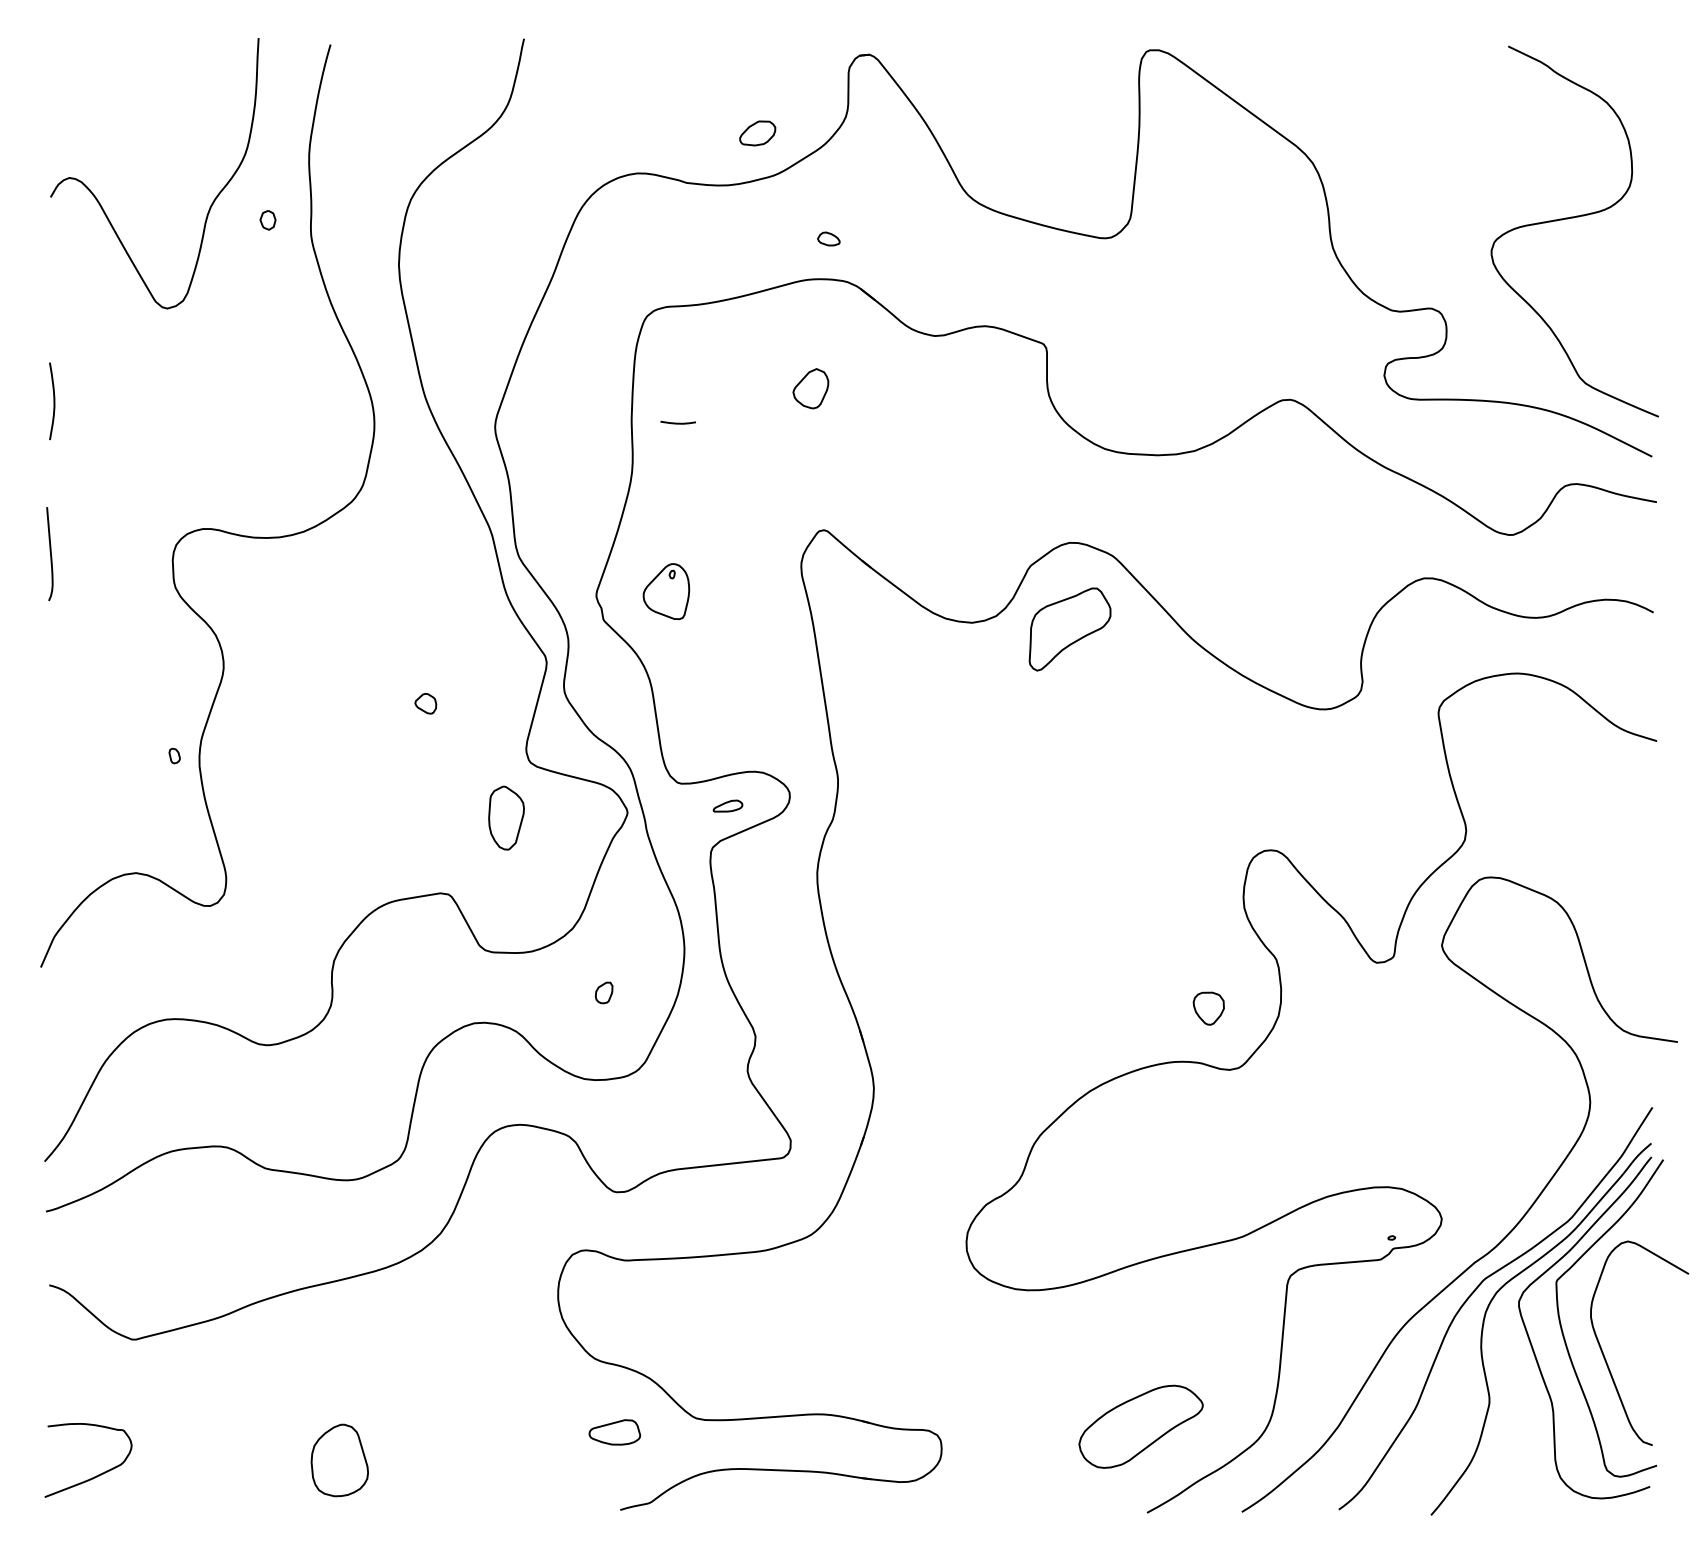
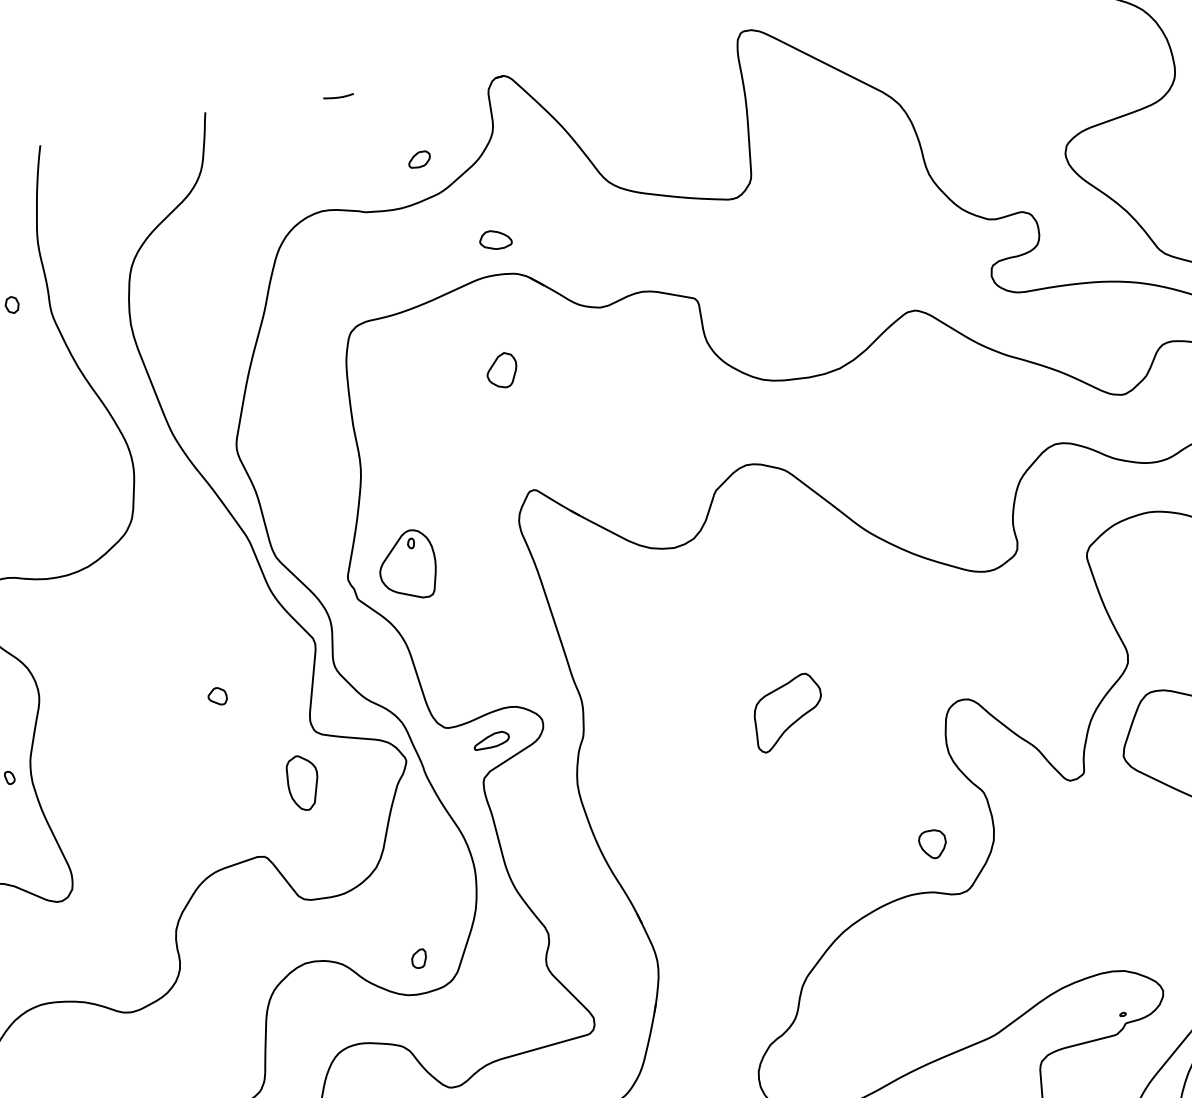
part: (757, 133) -> (419, 159), size x0.71
part: (828, 238) -> (495, 239), size x1.67
curve: (677, 422) -> (337, 96), moved
part: (666, 591) -> (407, 565), size x1.43
part: (1069, 629) -> (787, 712), moved
part: (727, 805) -> (490, 740), size x1.43
part: (603, 992) -> (418, 958), moved

